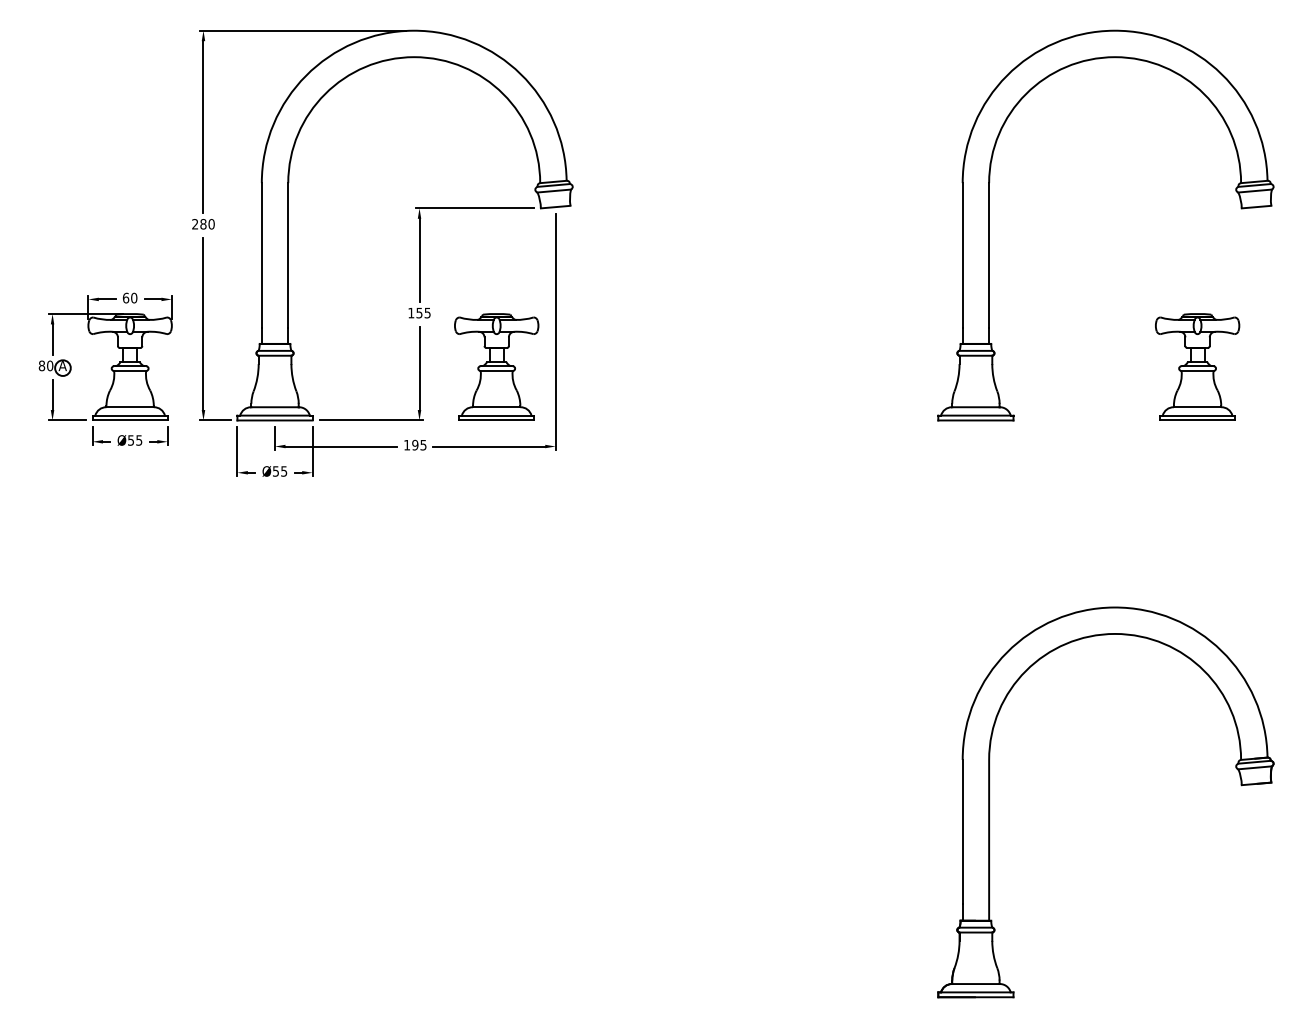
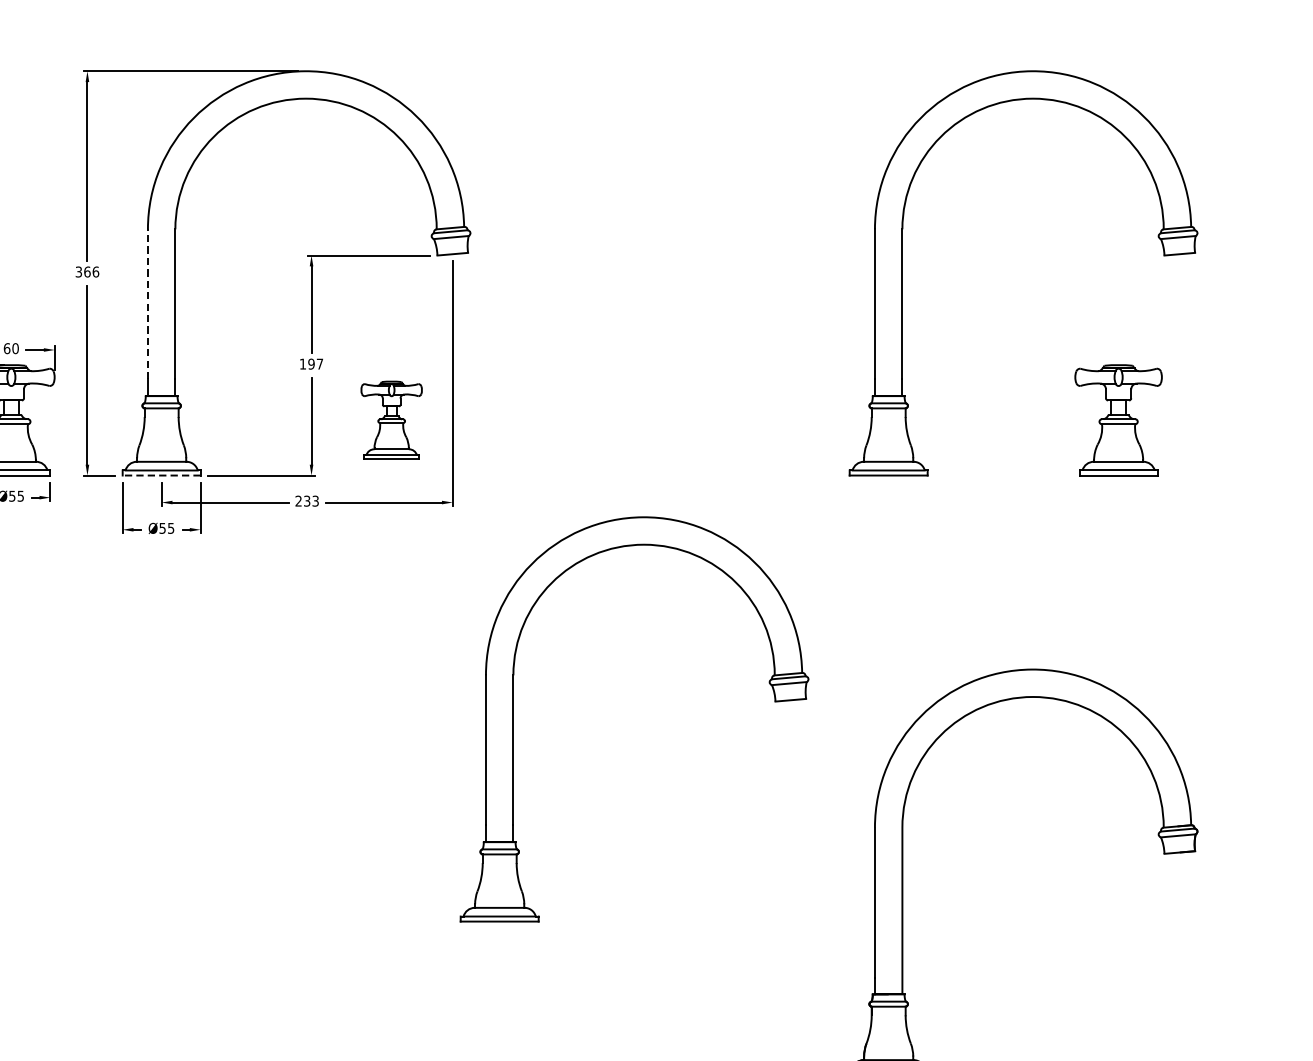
text: (203, 224) -> (87, 272), 280 -> 366
line: (261, 254) -> (147, 303), solid -> dashed
text: (423, 312) -> (315, 363), 155 -> 197
part: (496, 366) -> (391, 419), size x0.7
line: (275, 420) -> (162, 475), solid -> dashed
text: (415, 444) -> (307, 500), 195 -> 233
part: (614, 655) -> (513, 719), added

